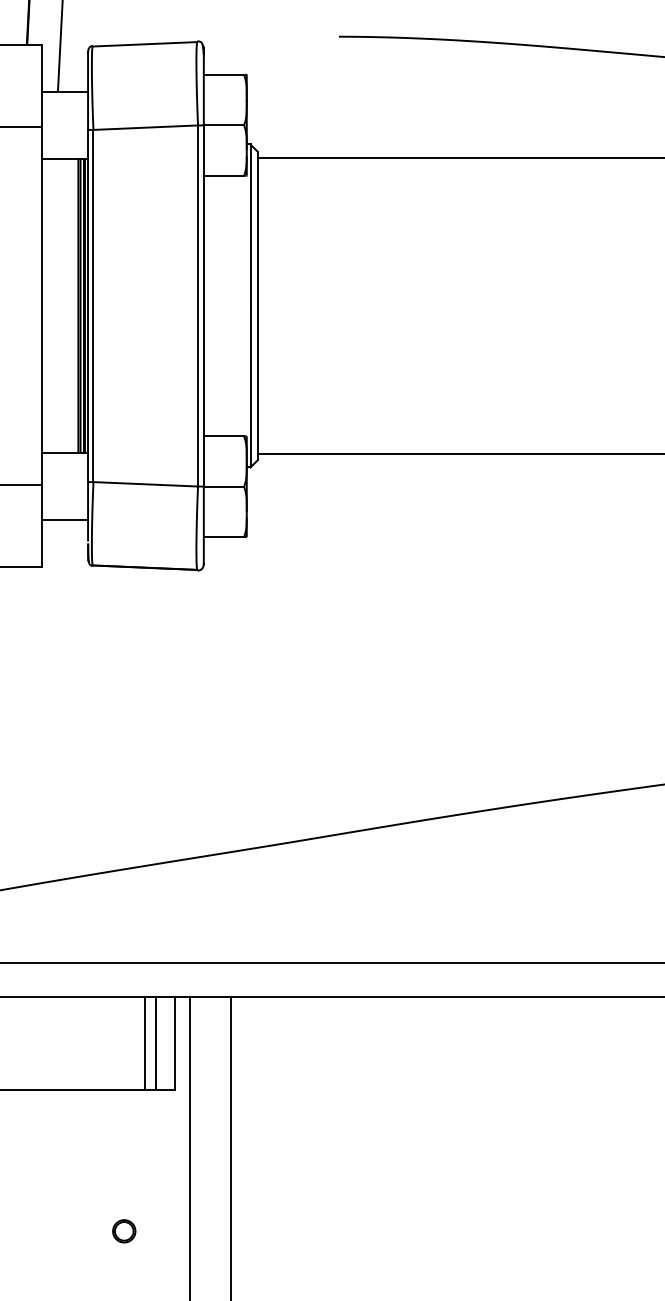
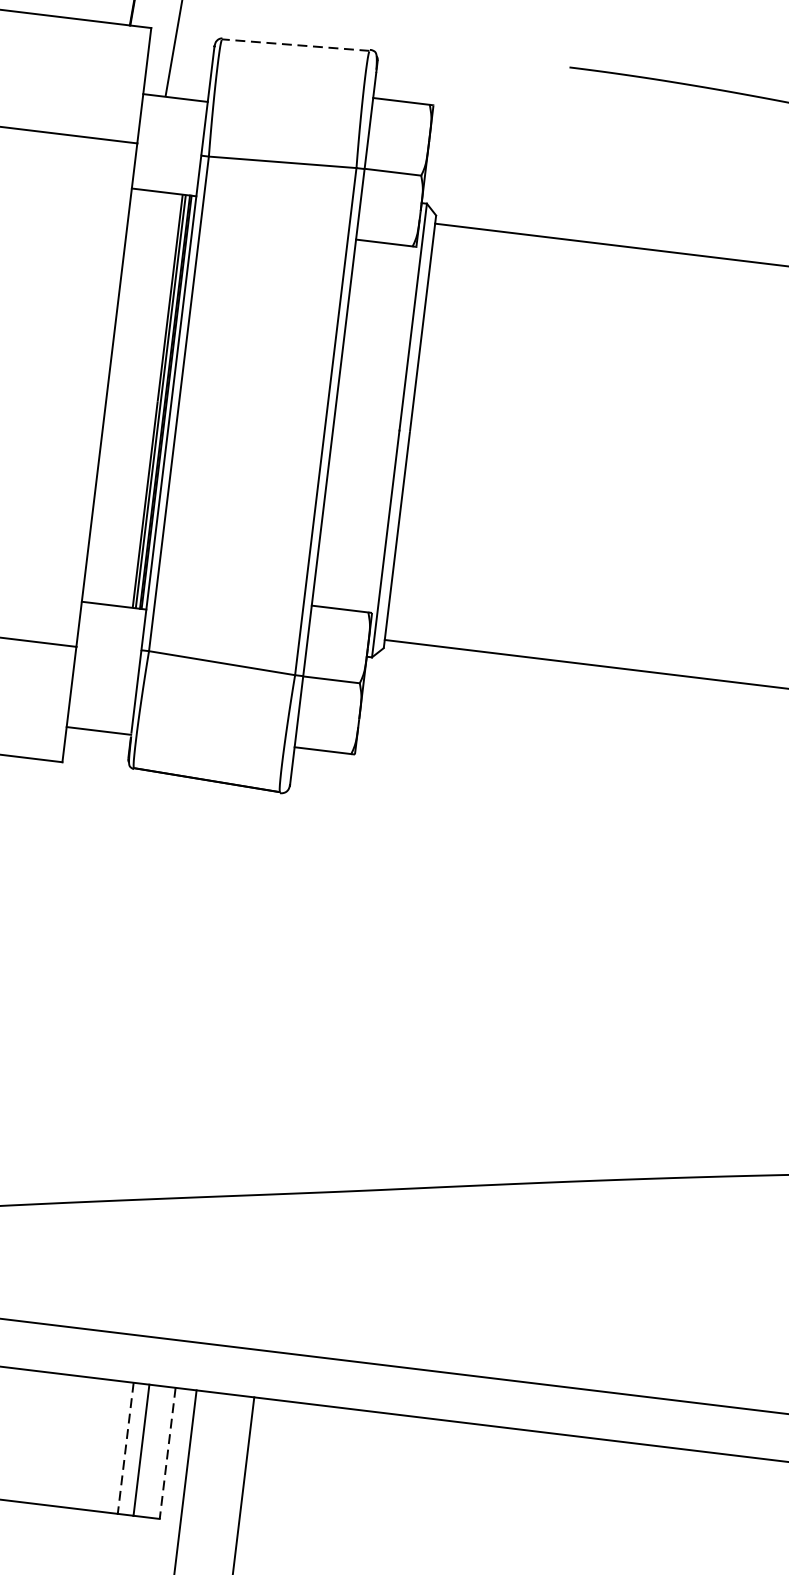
line: (144, 44) -> (295, 45), solid -> dashed
line: (65, 520) -> (99, 731), moved
line: (144, 1043) -> (125, 1448), solid -> dashed
line: (174, 1043) -> (167, 1453), solid -> dashed

